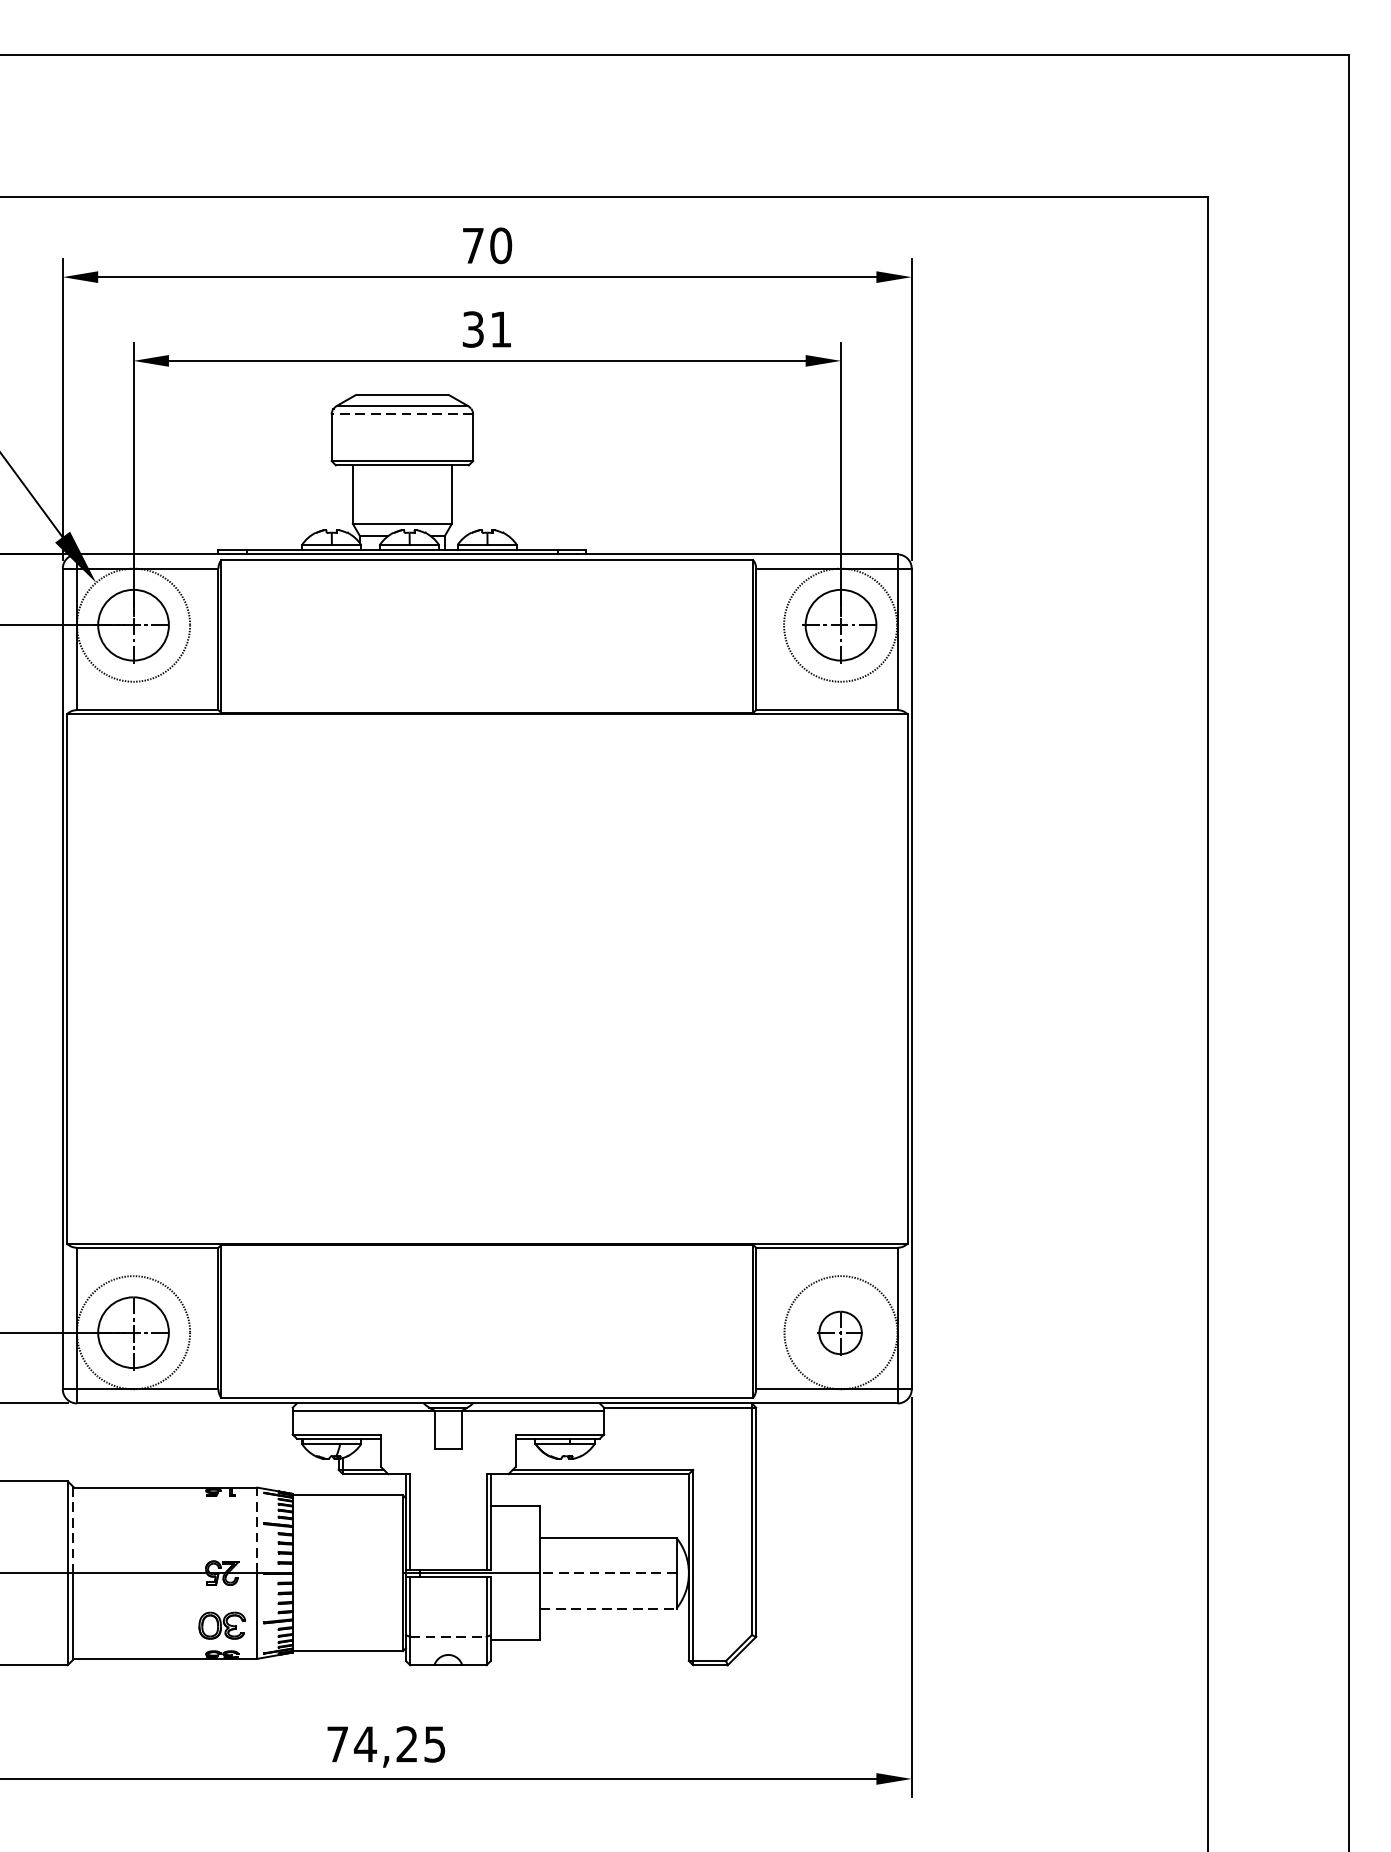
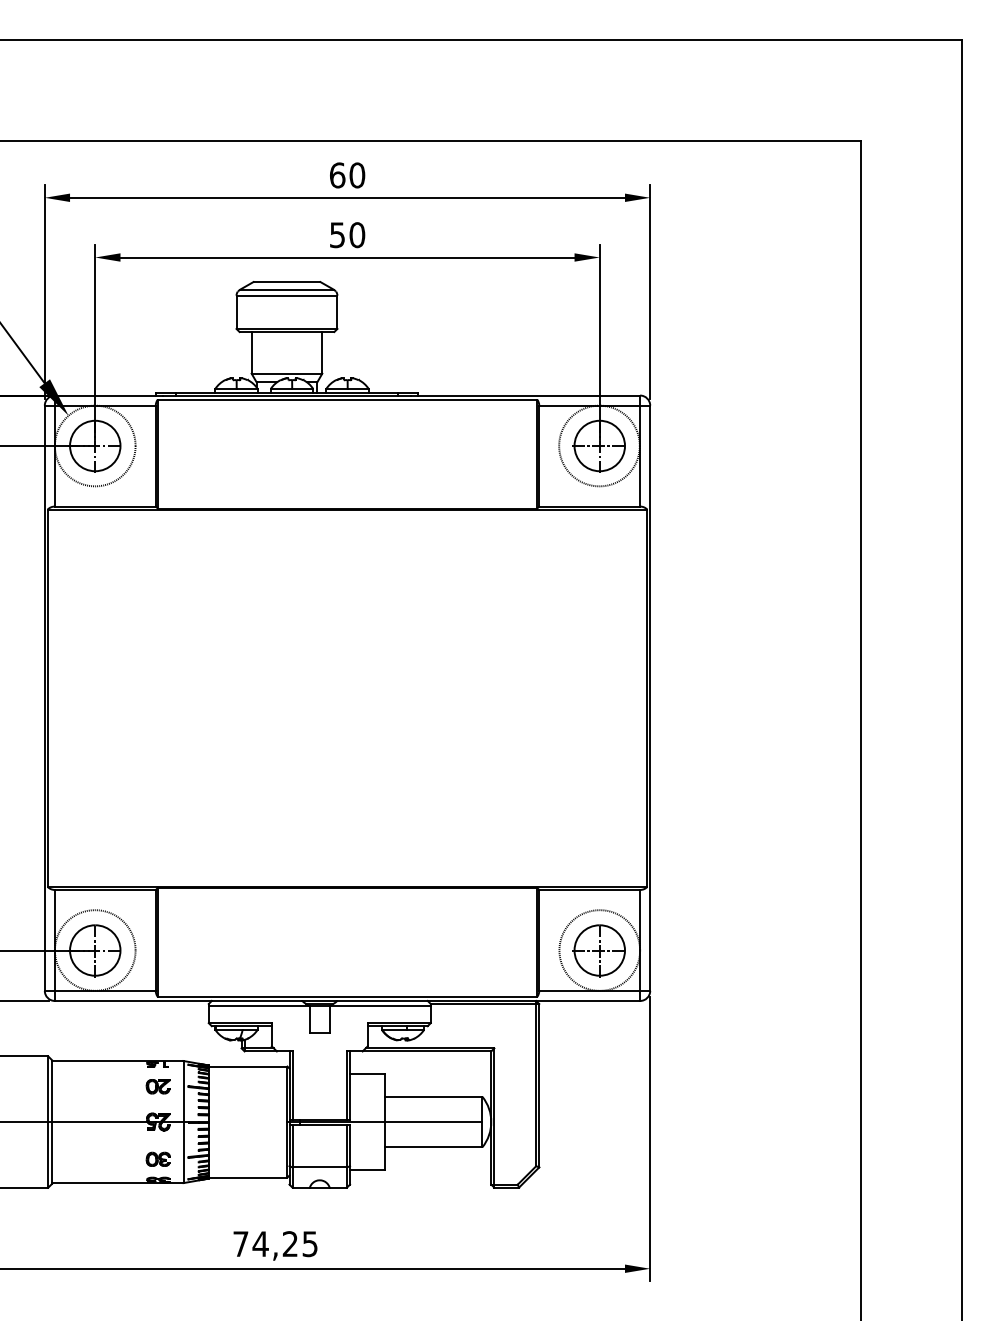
text: (473, 245) -> (337, 175), 70 -> 60
text: (487, 330) -> (347, 235), 31 -> 50
line: (401, 414) -> (286, 295), dashed -> solid
part: (839, 1332) -> (598, 950), size x1.67
part: (220, 1523) -> (157, 1086), added
line: (73, 1530) -> (52, 1091), dashed -> solid
line: (257, 1530) -> (183, 1091), dashed -> solid
line: (607, 1573) -> (433, 1122), dashed -> solid
line: (607, 1608) -> (433, 1147), dashed -> solid
part: (220, 1624) -> (157, 1158), size x0.71
line: (449, 1636) -> (320, 1167), dashed -> solid

